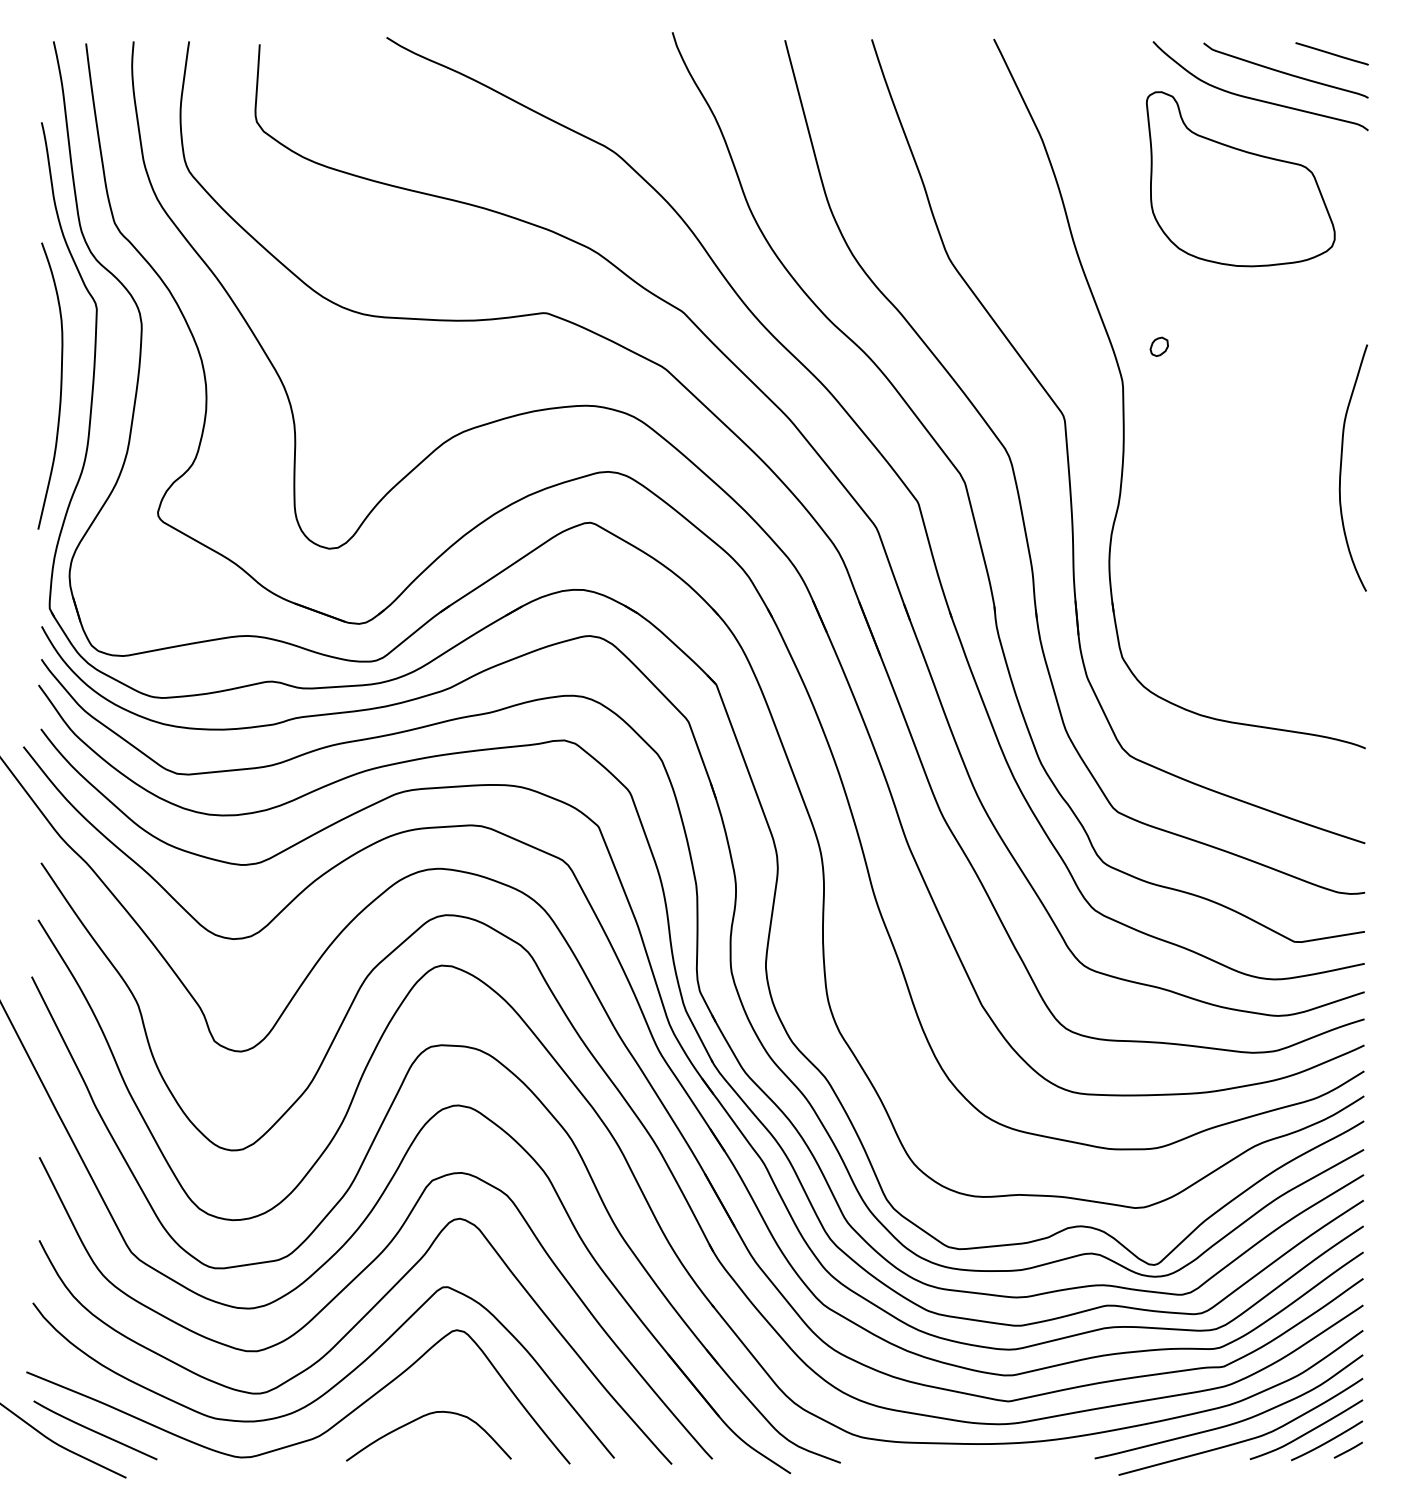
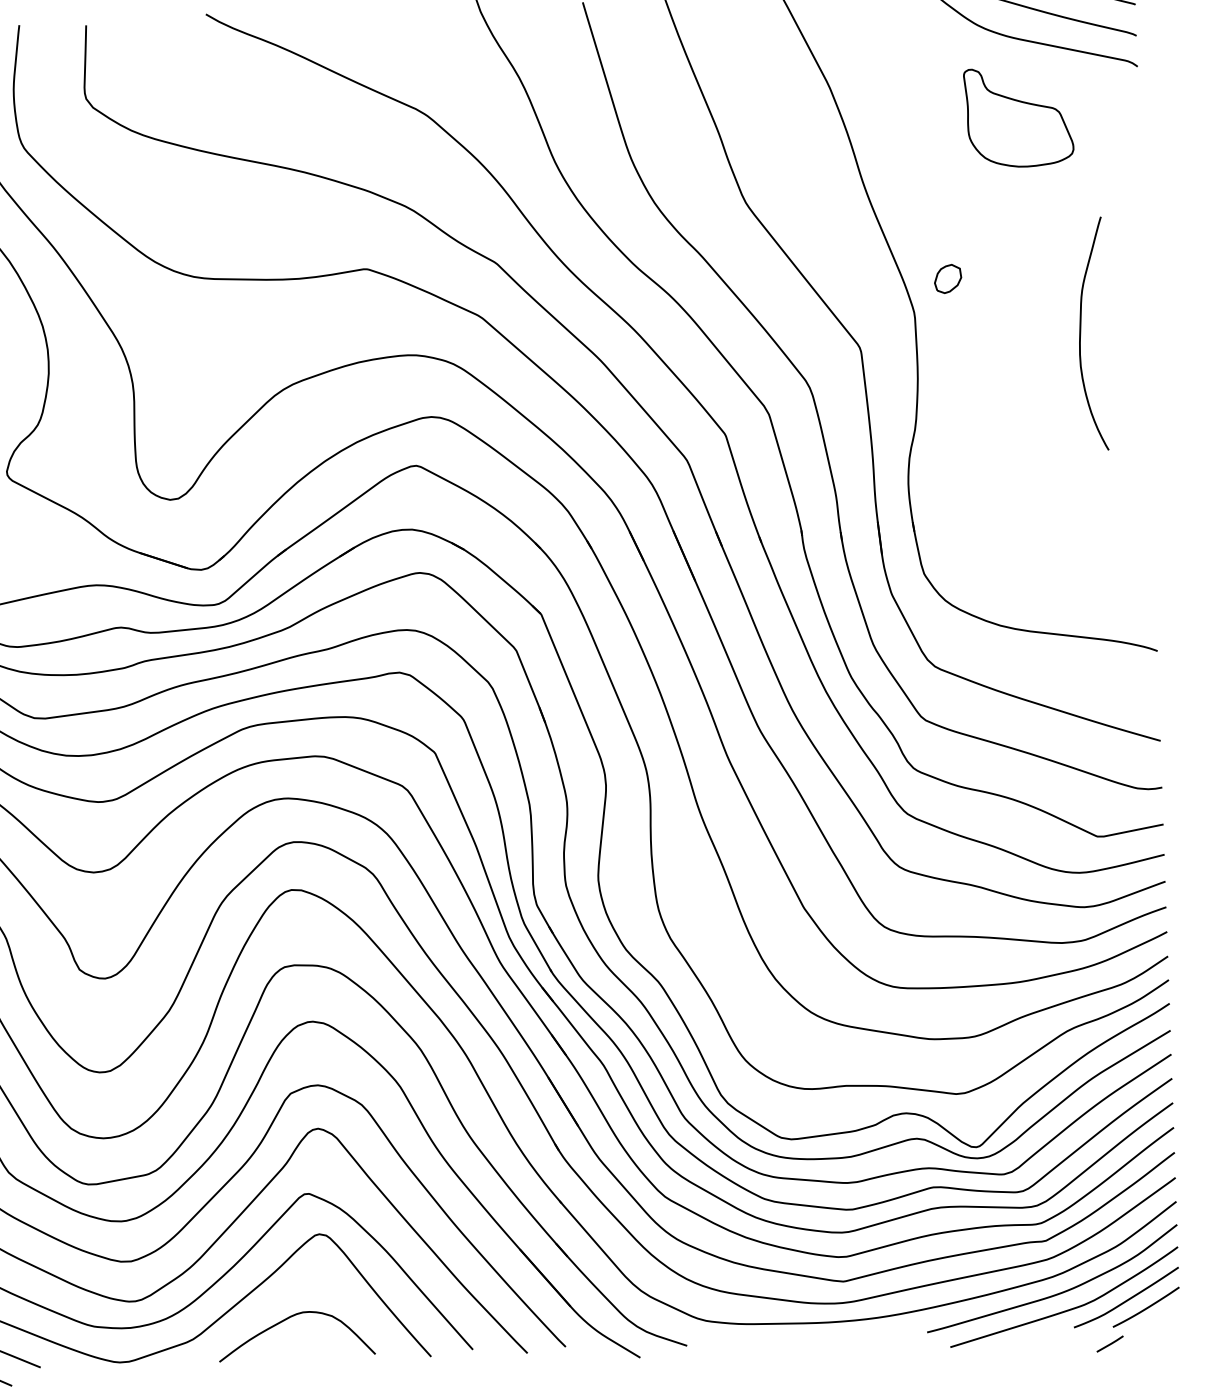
part: (1240, 179) -> (1018, 117), size x0.6
part: (1158, 346) -> (947, 278), size x1.6
curve: (1341, 467) -> (1080, 333), moved
line: (1348, 1449) -> (1110, 1343), moved

